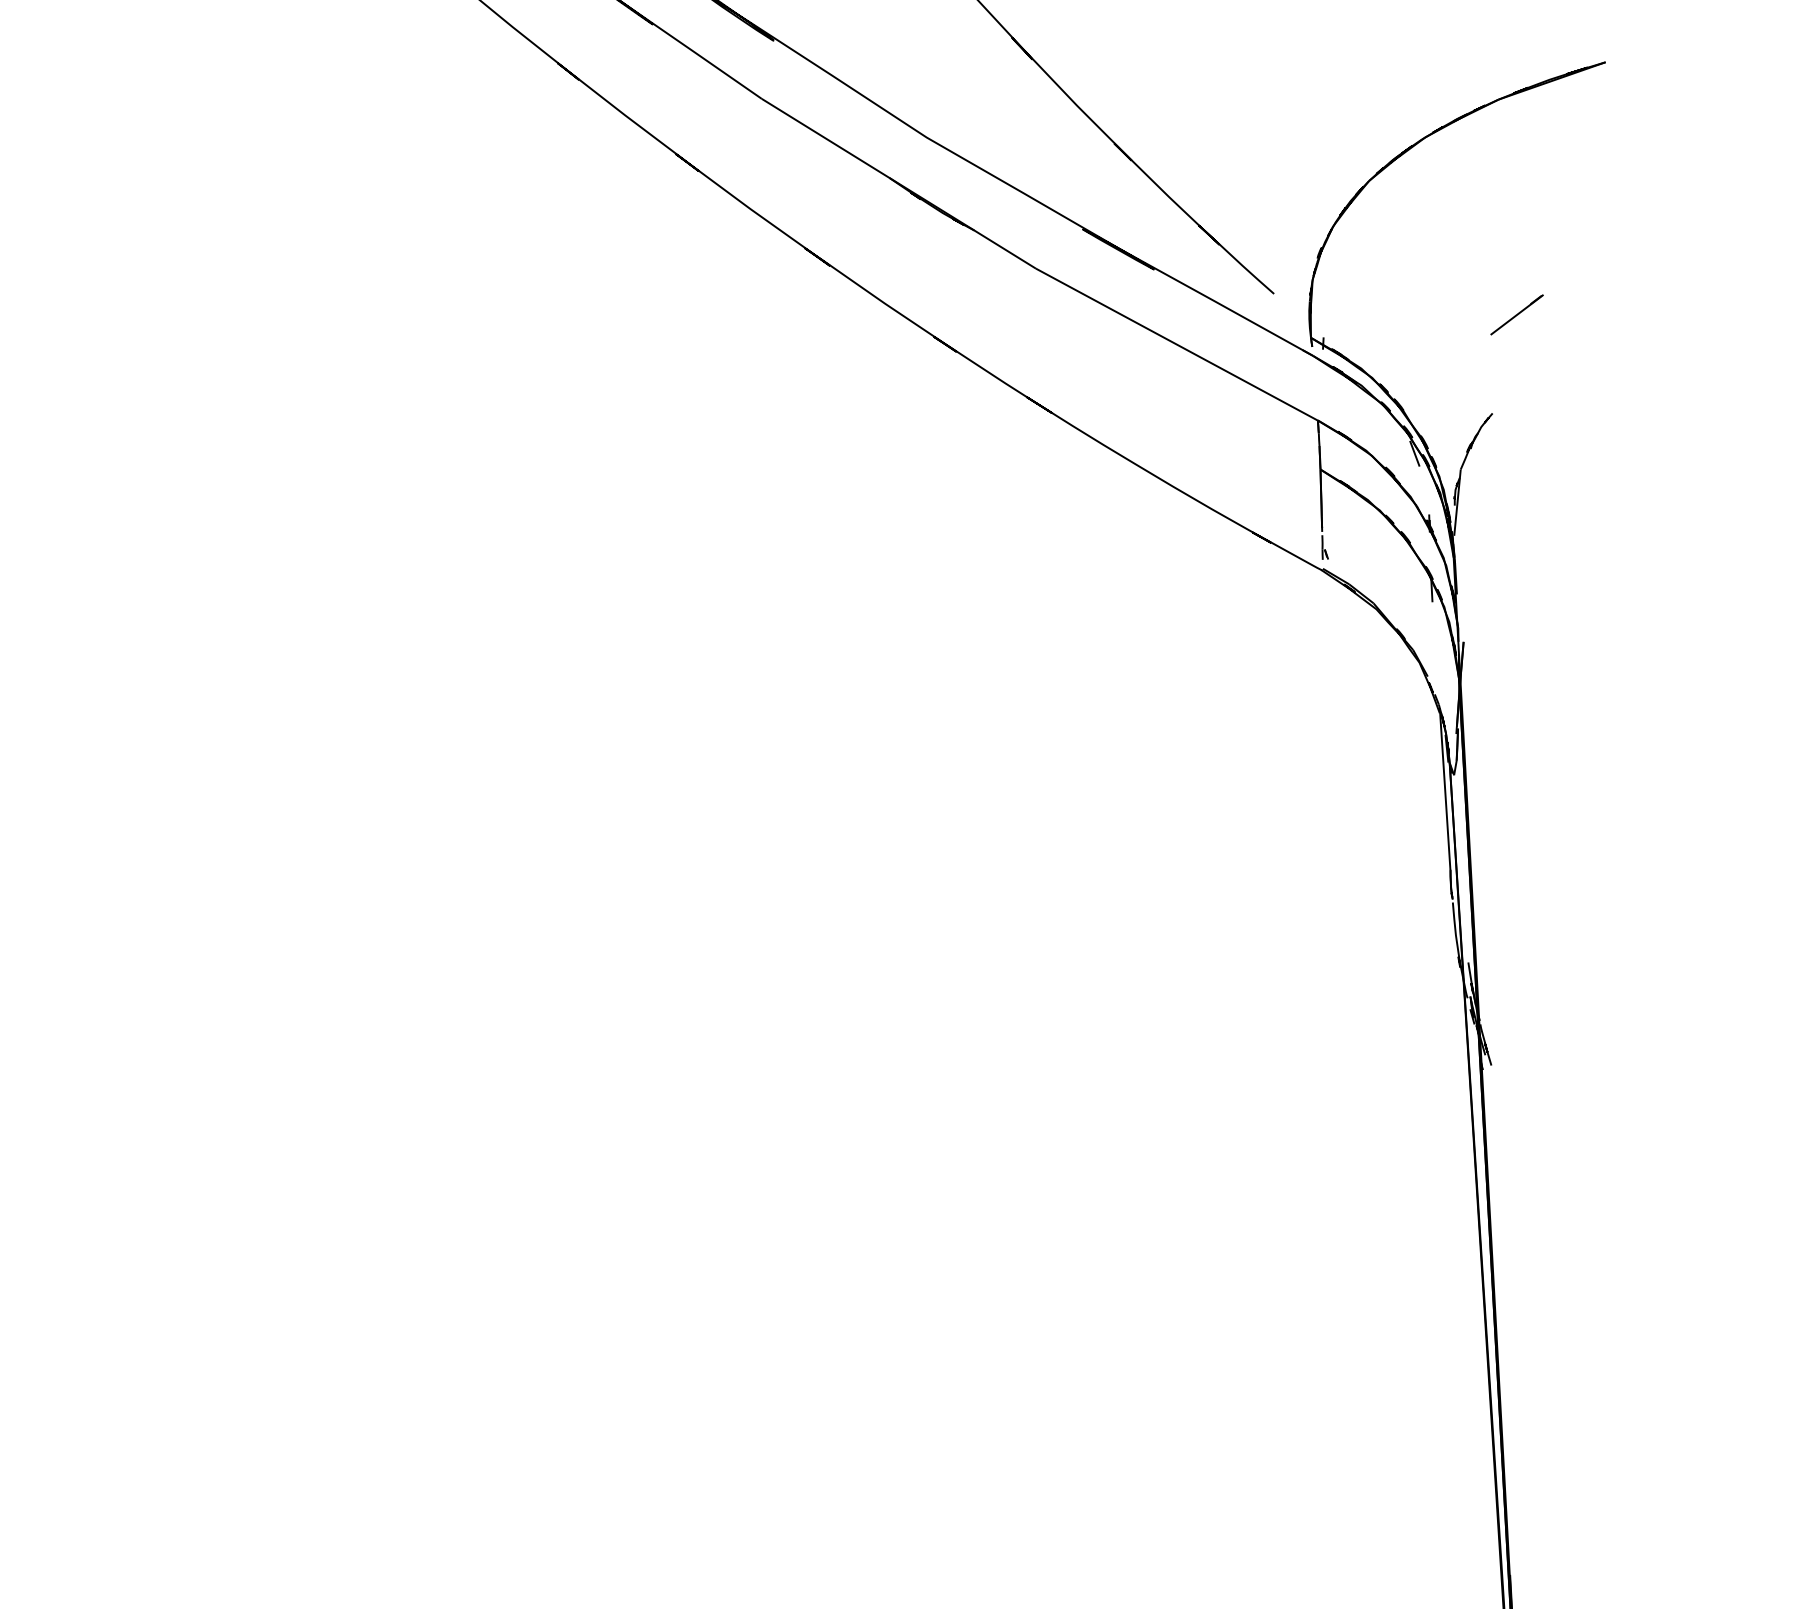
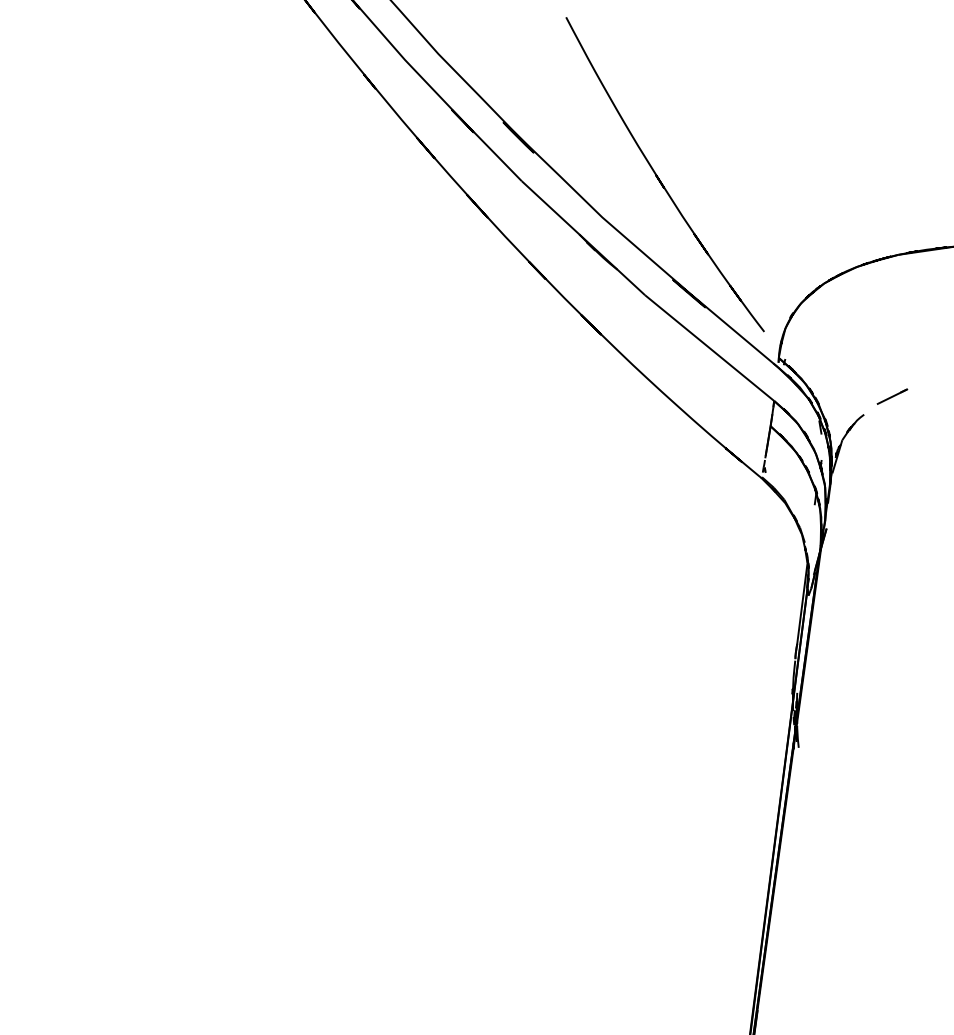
line: (1517, 314) -> (892, 396), moved

